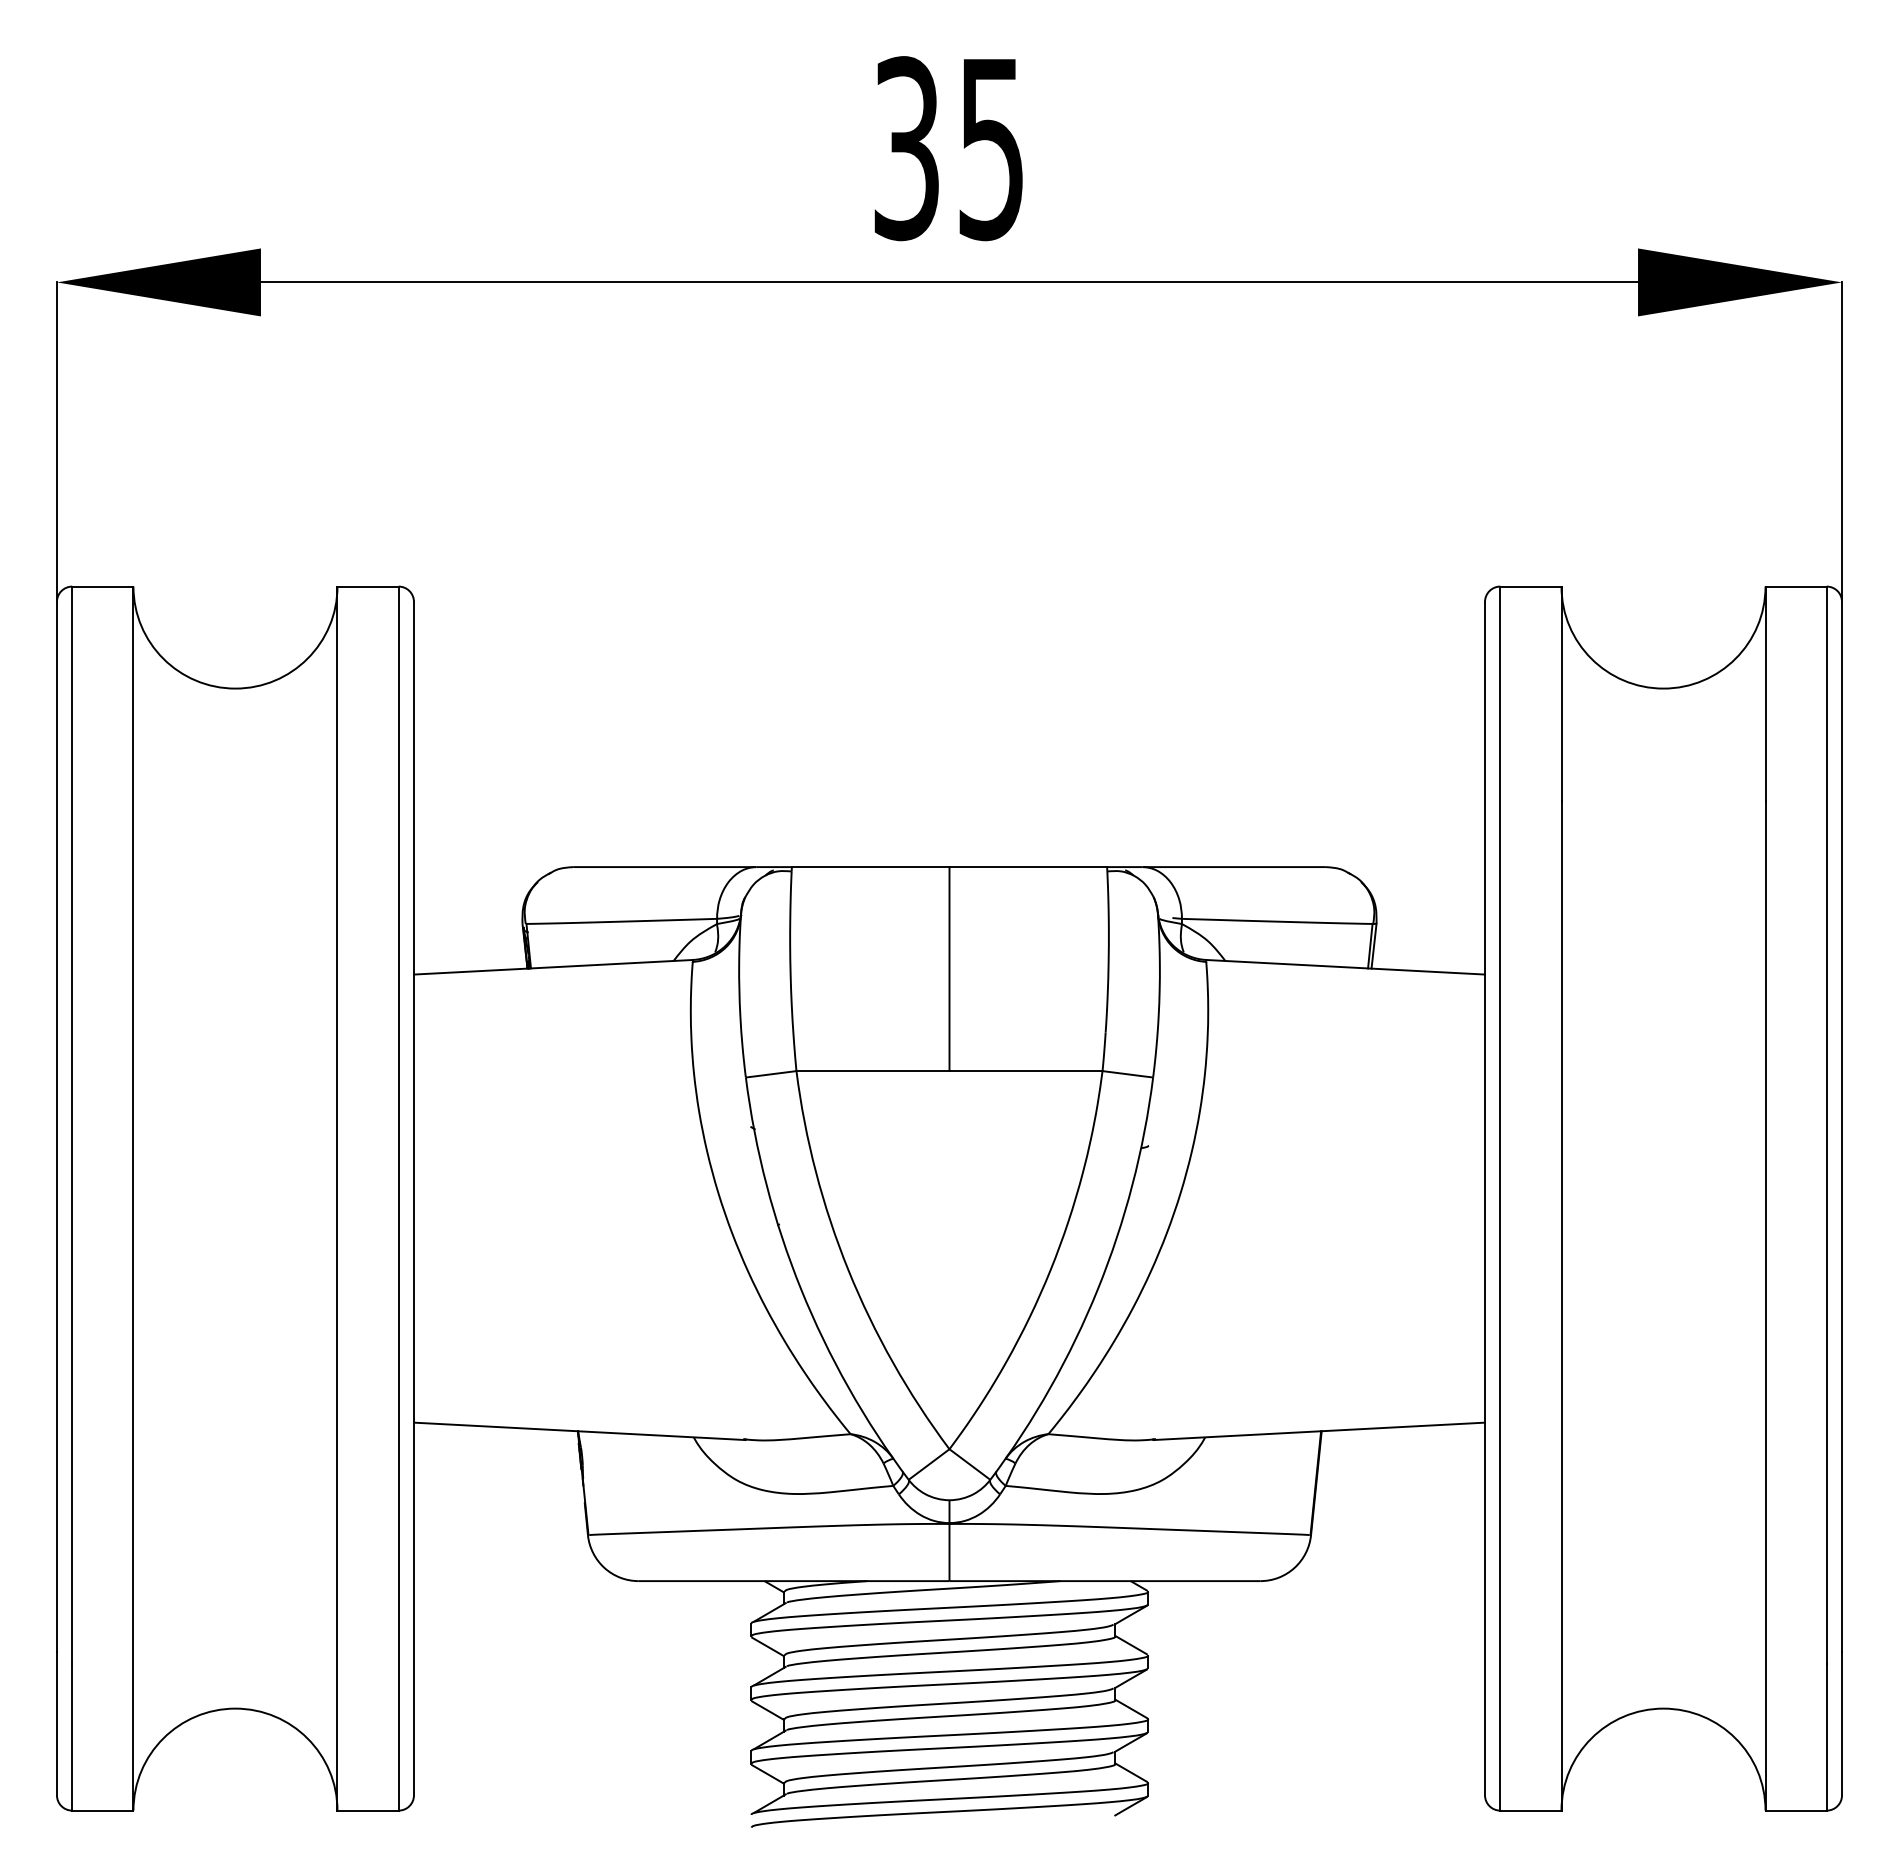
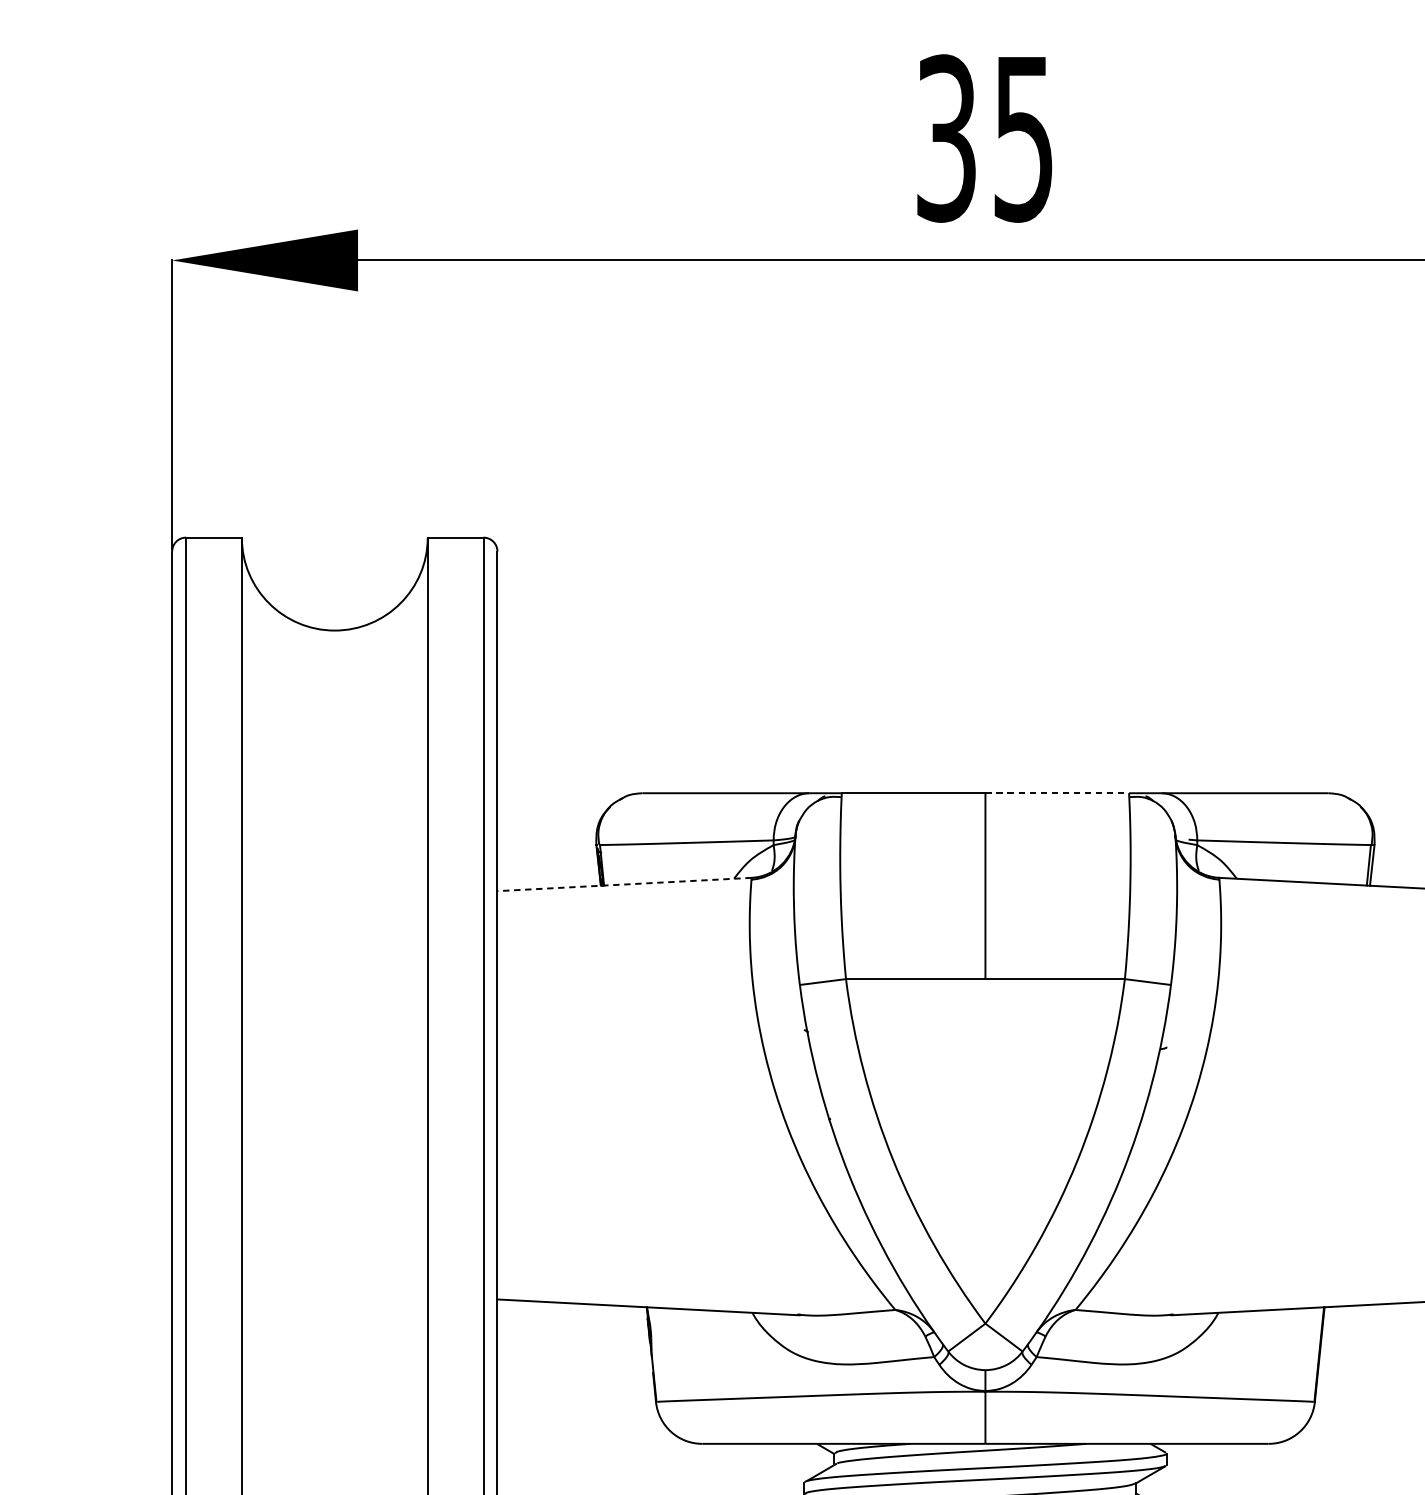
line: (1028, 867) -> (1057, 793), solid -> dashed
line: (553, 967) -> (624, 884), solid -> dashed

